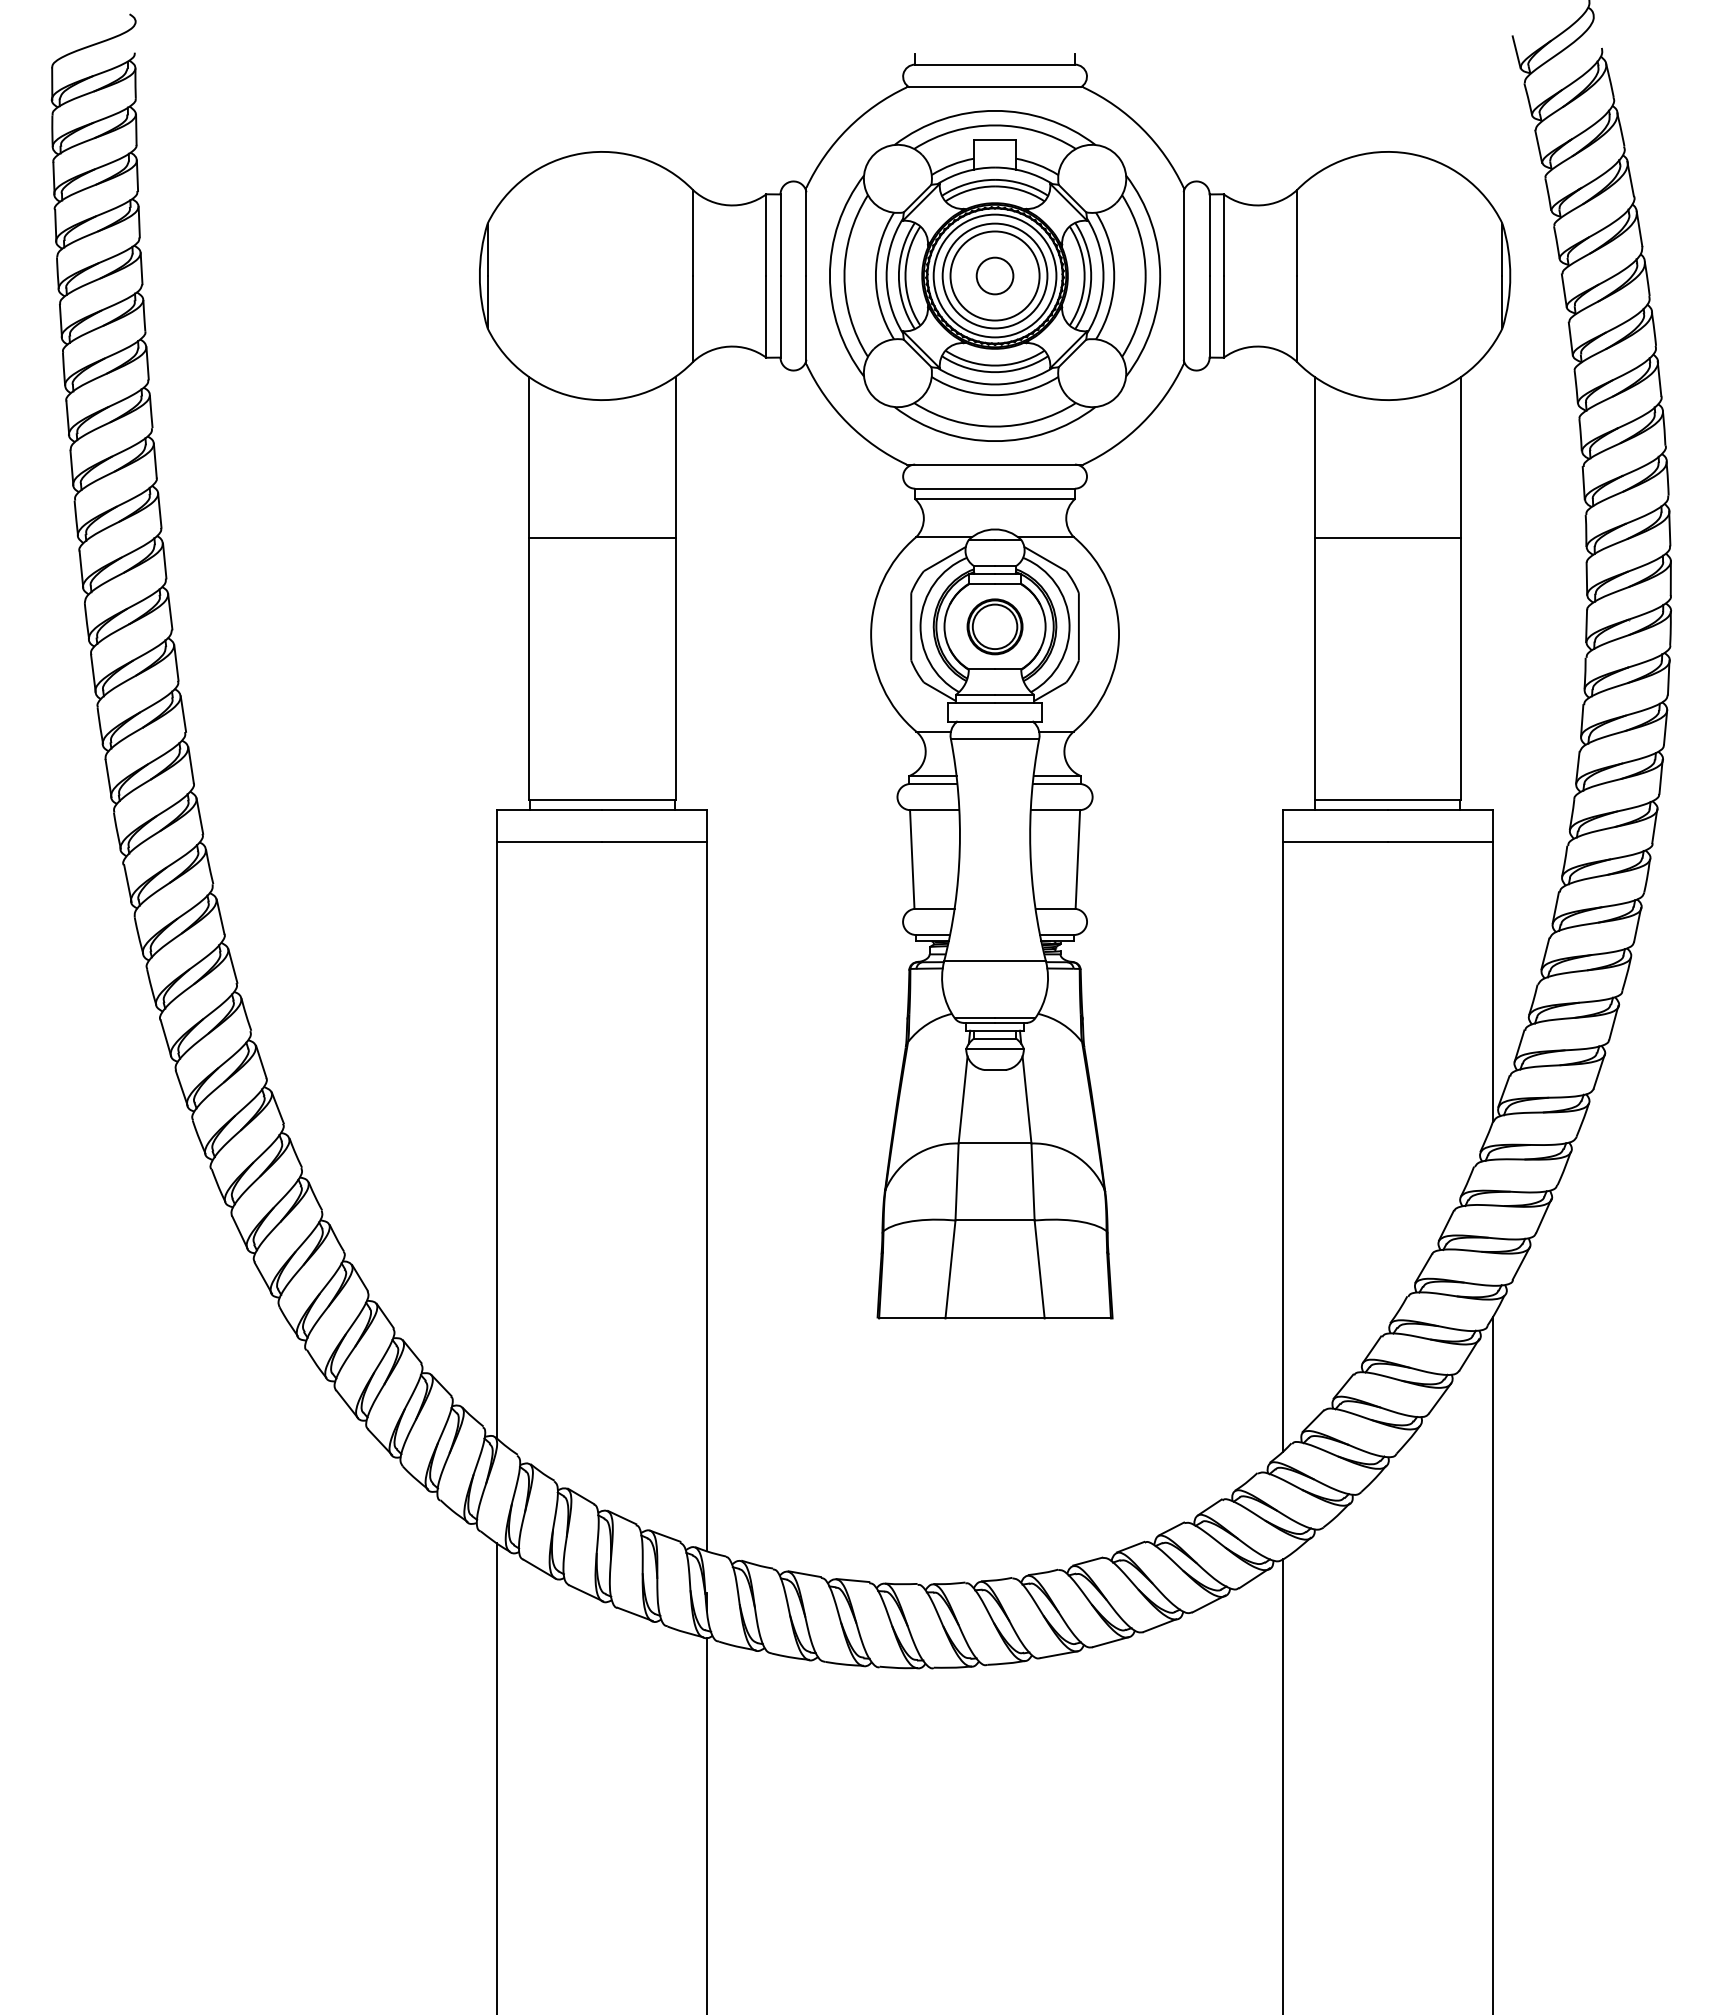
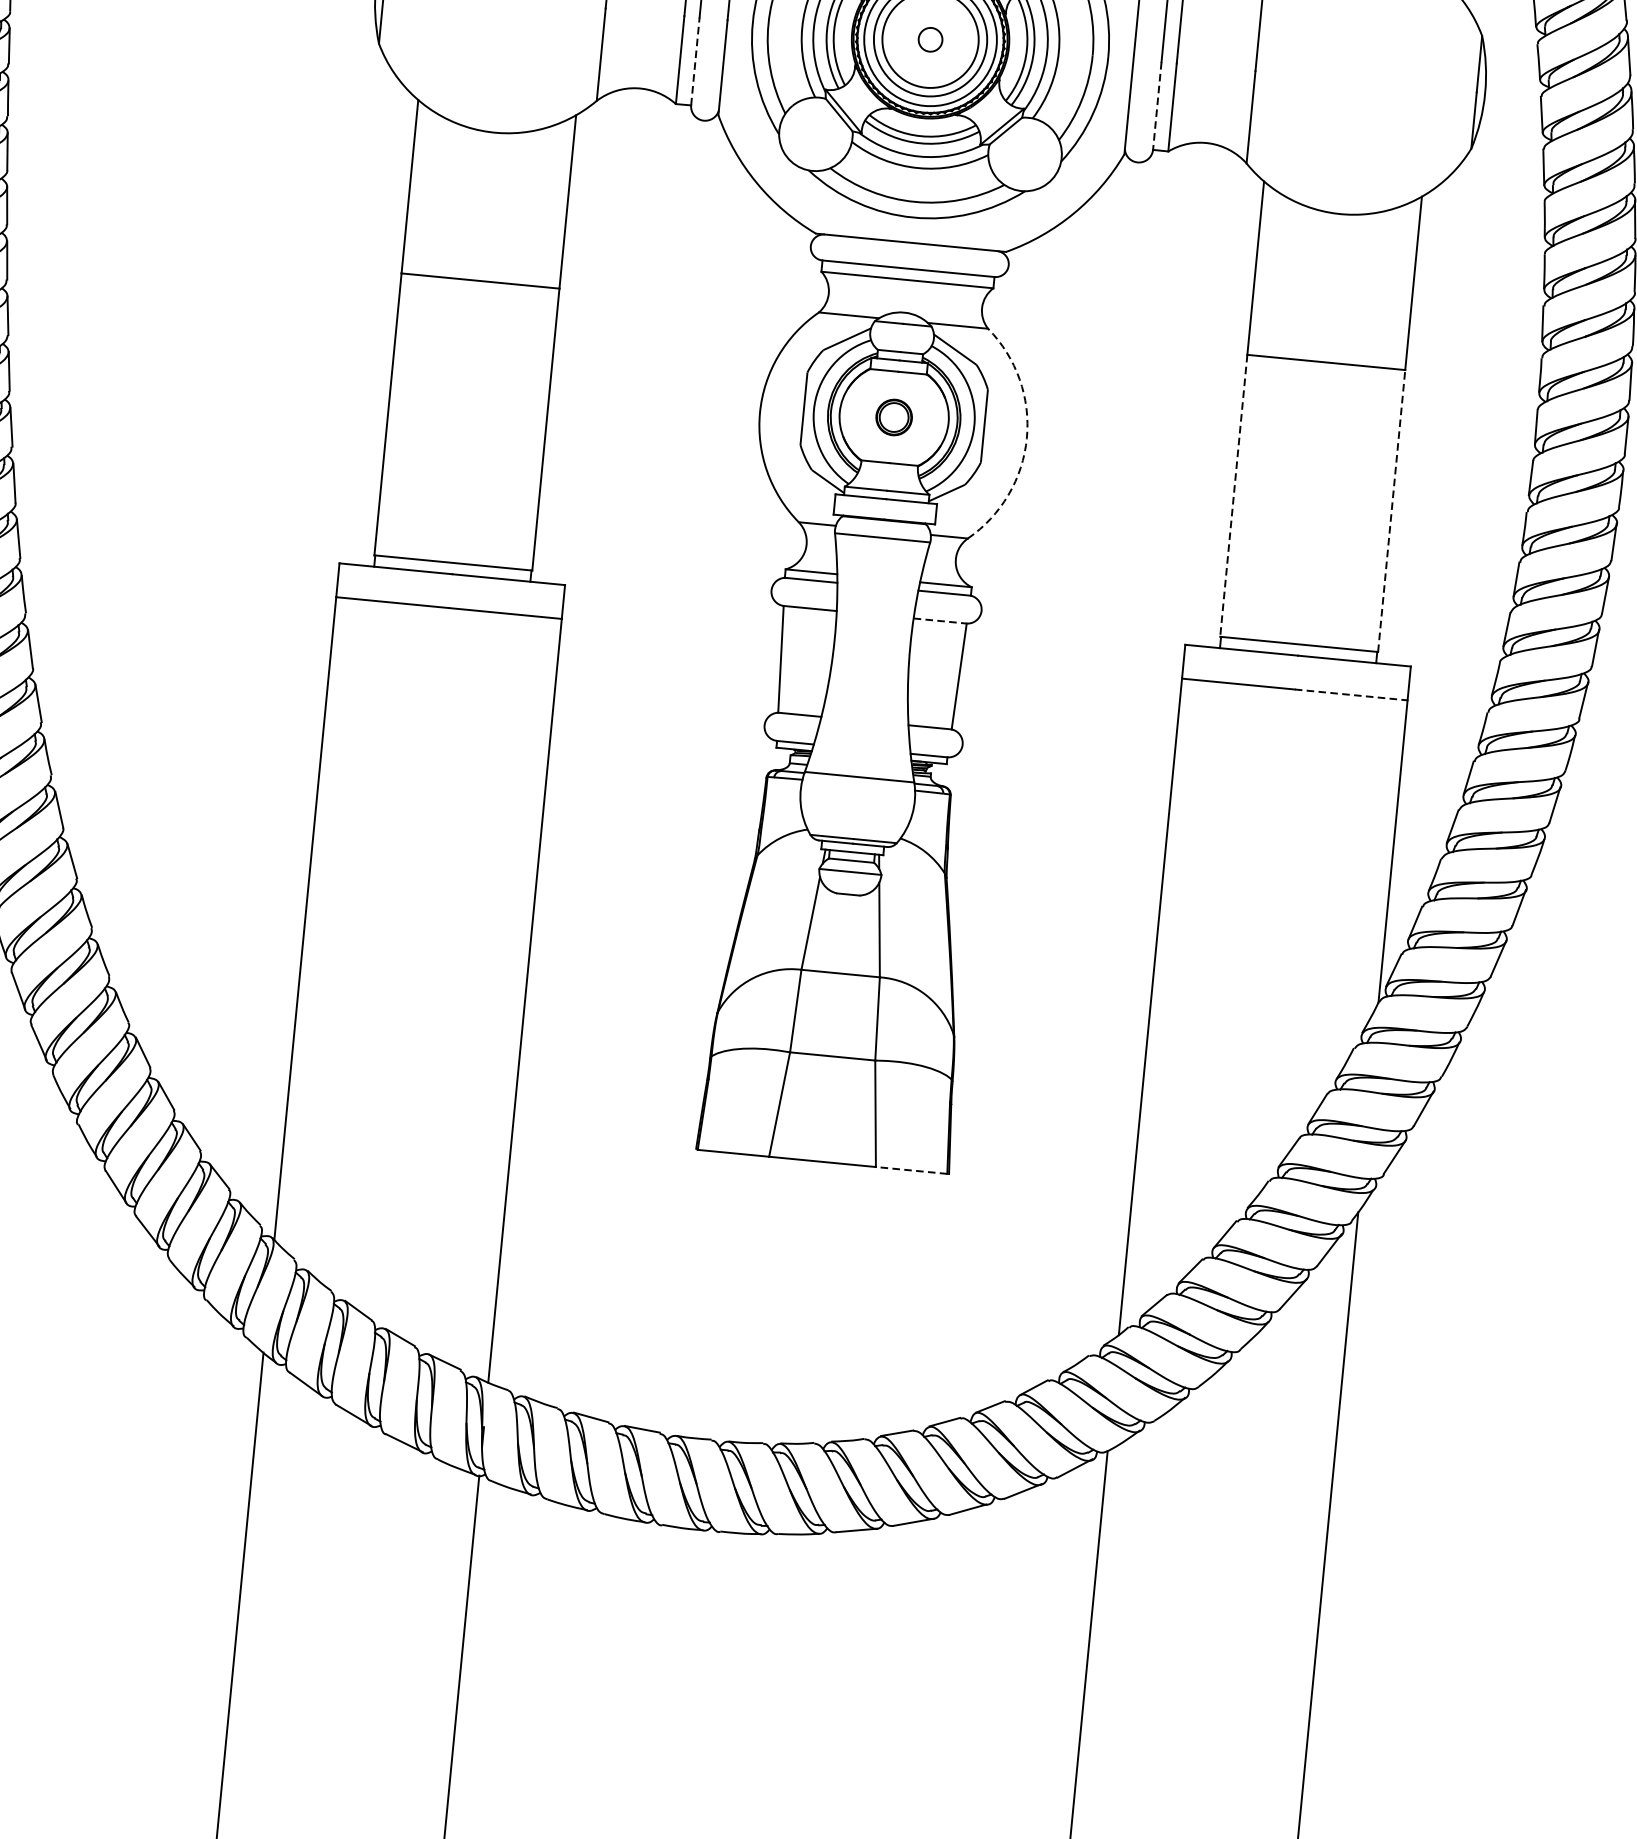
circle: (994, 275) -> (930, 39), size x0.6
line: (780, 316) -> (695, 61), solid -> dashed
line: (1209, 316) -> (1157, 105), solid -> dashed
part: (994, 626) -> (893, 417), size x0.6
arc: (1119, 634) -> (1027, 438), solid -> dashed
line: (1314, 668) -> (1233, 495), solid -> dashed
line: (1461, 668) -> (1391, 510), solid -> dashed
line: (1055, 810) -> (940, 621), solid -> dashed
line: (1440, 841) -> (1351, 694), solid -> dashed
line: (1077, 1318) -> (911, 1170), solid -> dashed

